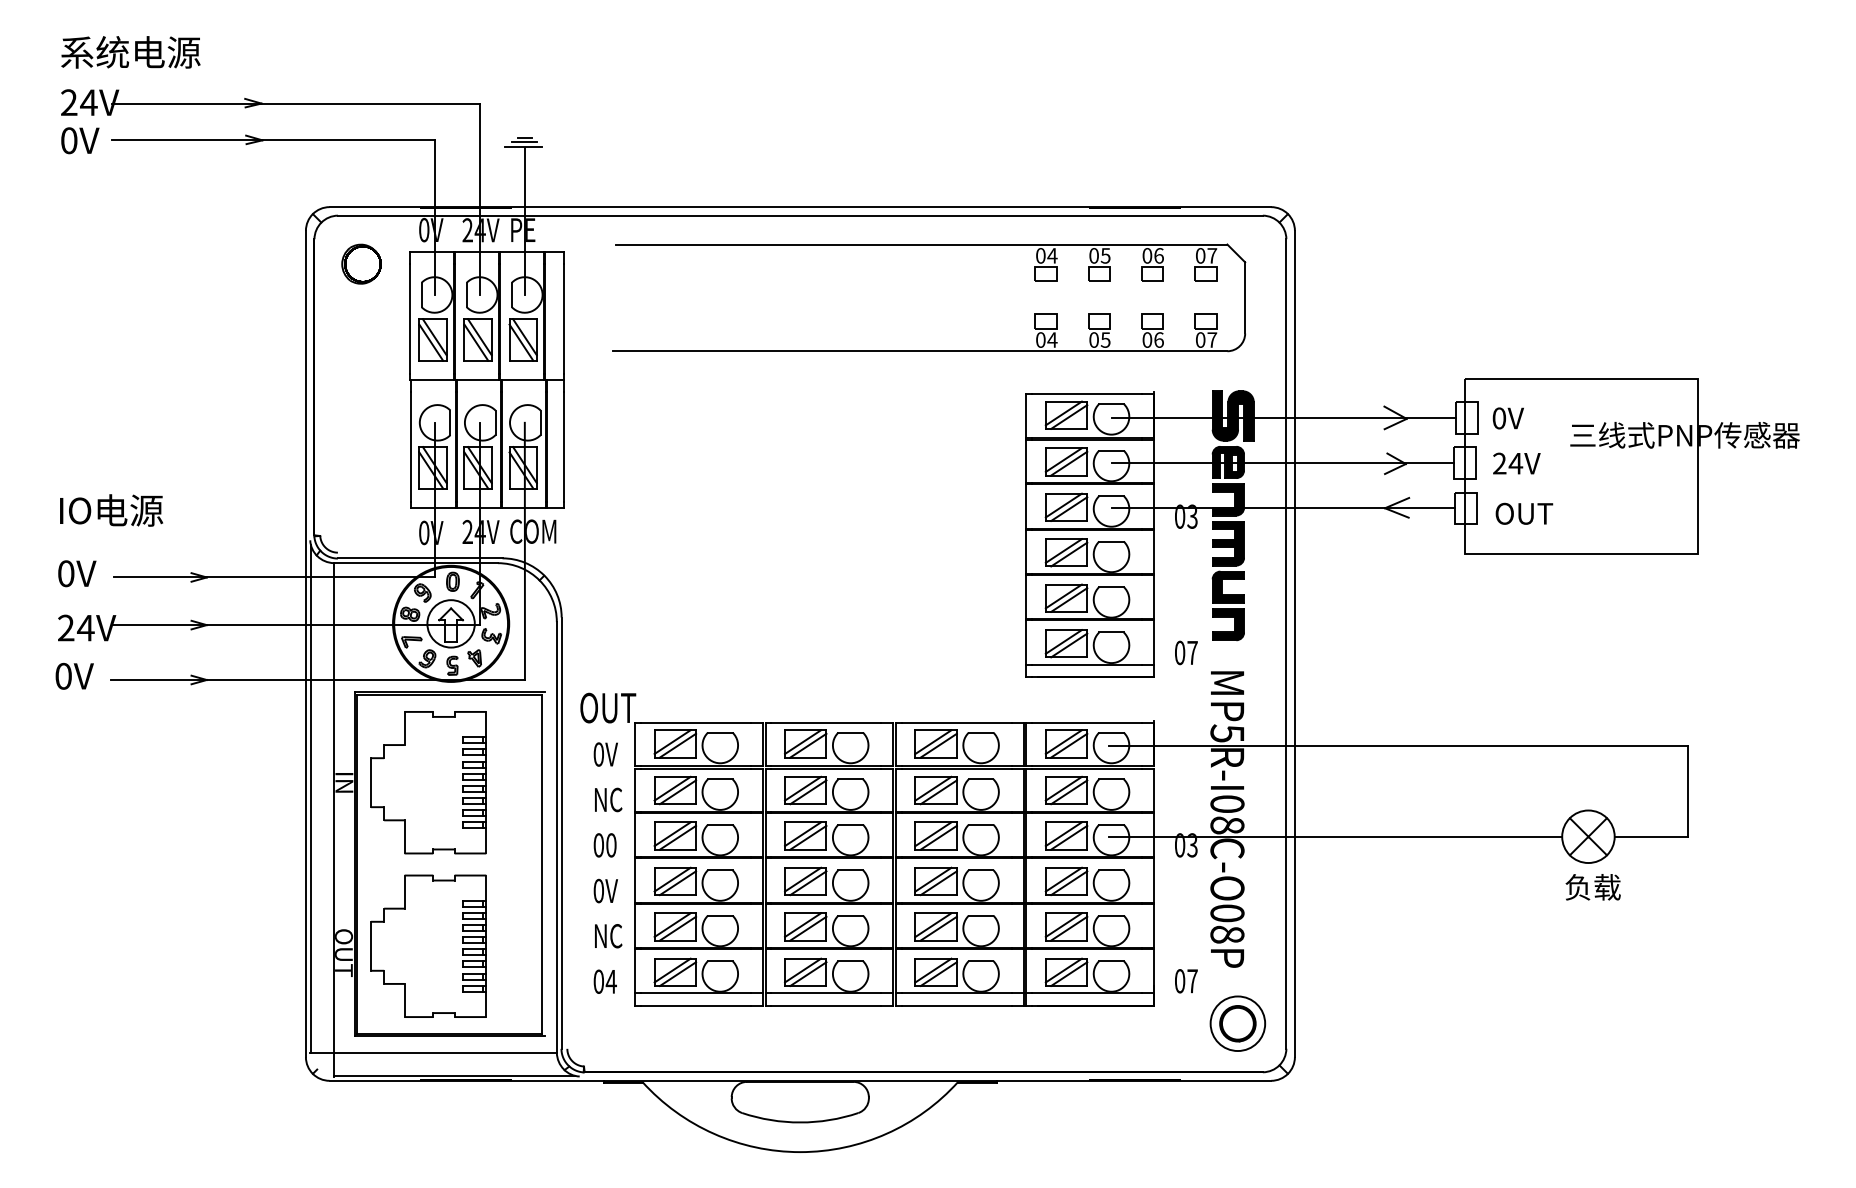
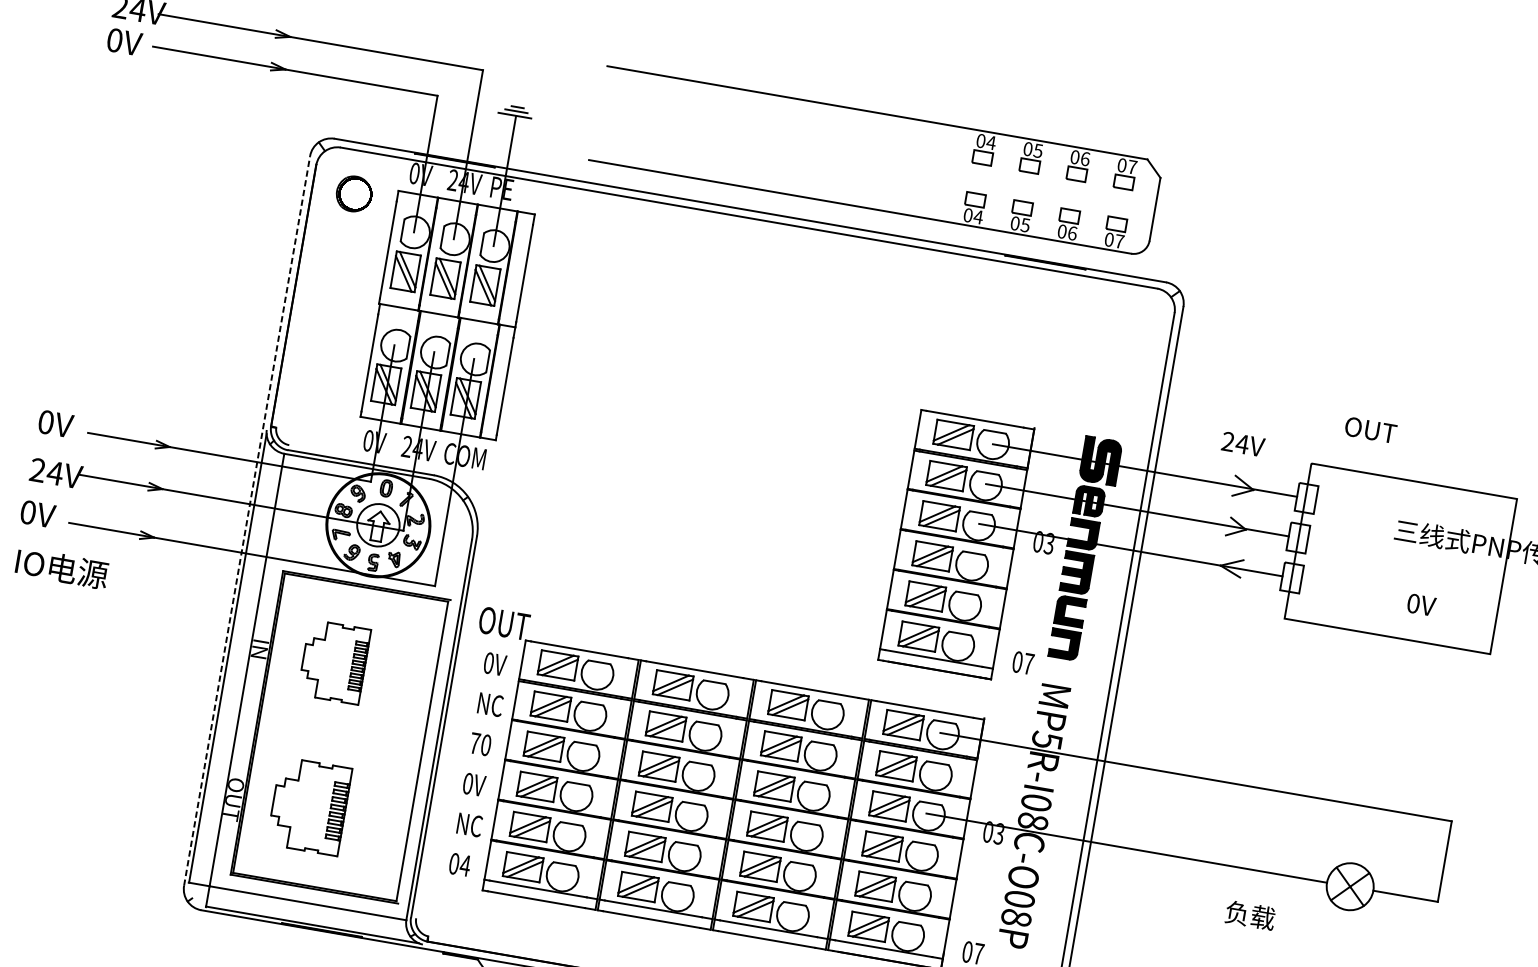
part: (929, 245) -> (884, 114), moved
text: (1507, 418) -> (1420, 604), moved
text: (1516, 463) -> (1243, 444), moved
text: (111, 510) -> (62, 568), moved
text: (1524, 513) -> (1370, 429), moved
line: (305, 643) -> (246, 520), solid -> dashed
part: (428, 782) -> (334, 661), size x0.6
text: (598, 845) -> (474, 743), 00 -> 70
text: (1592, 887) -> (1249, 915), moved
part: (428, 945) -> (309, 805), size x0.7

